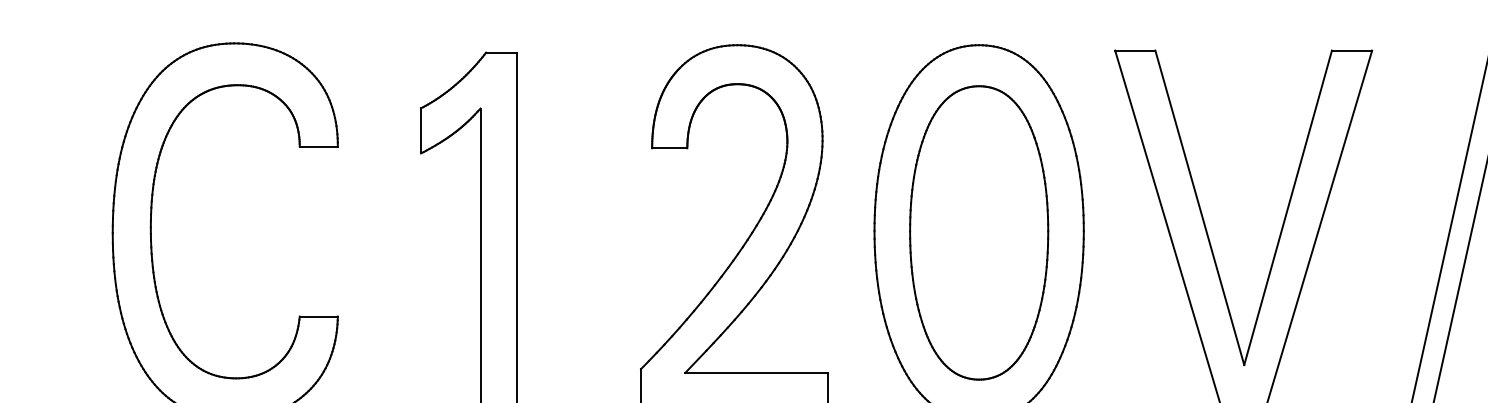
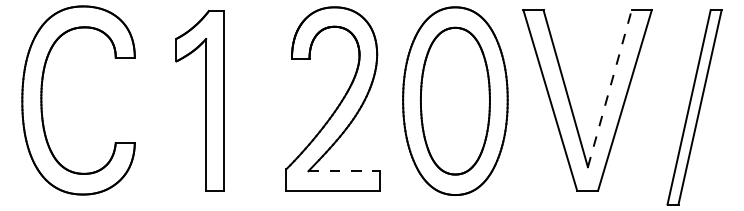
line: (1287, 207) -> (609, 88), solid -> dashed
line: (757, 373) -> (344, 171), solid -> dashed

